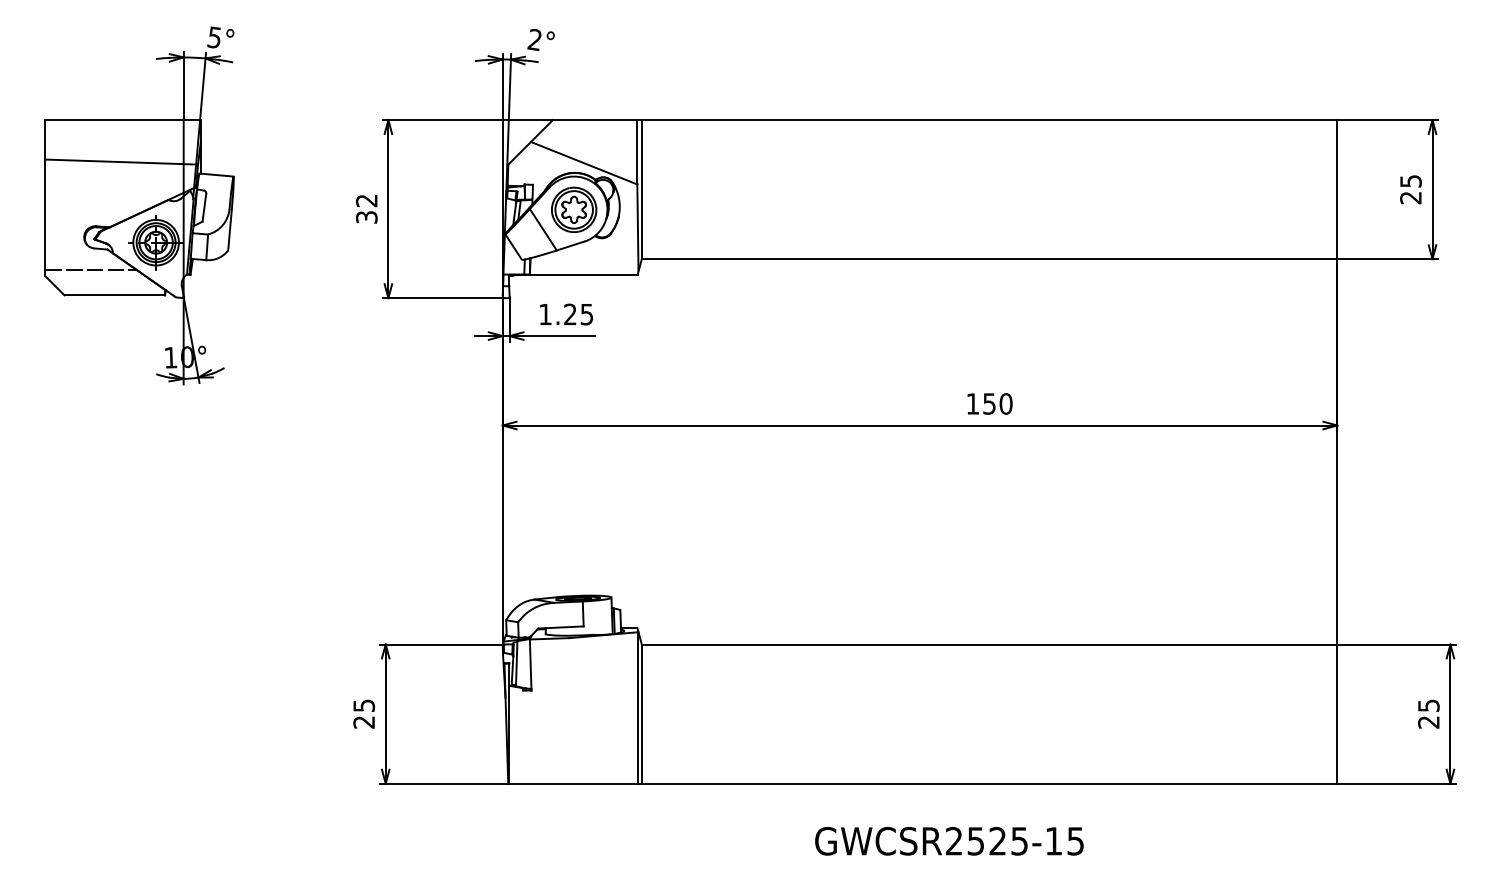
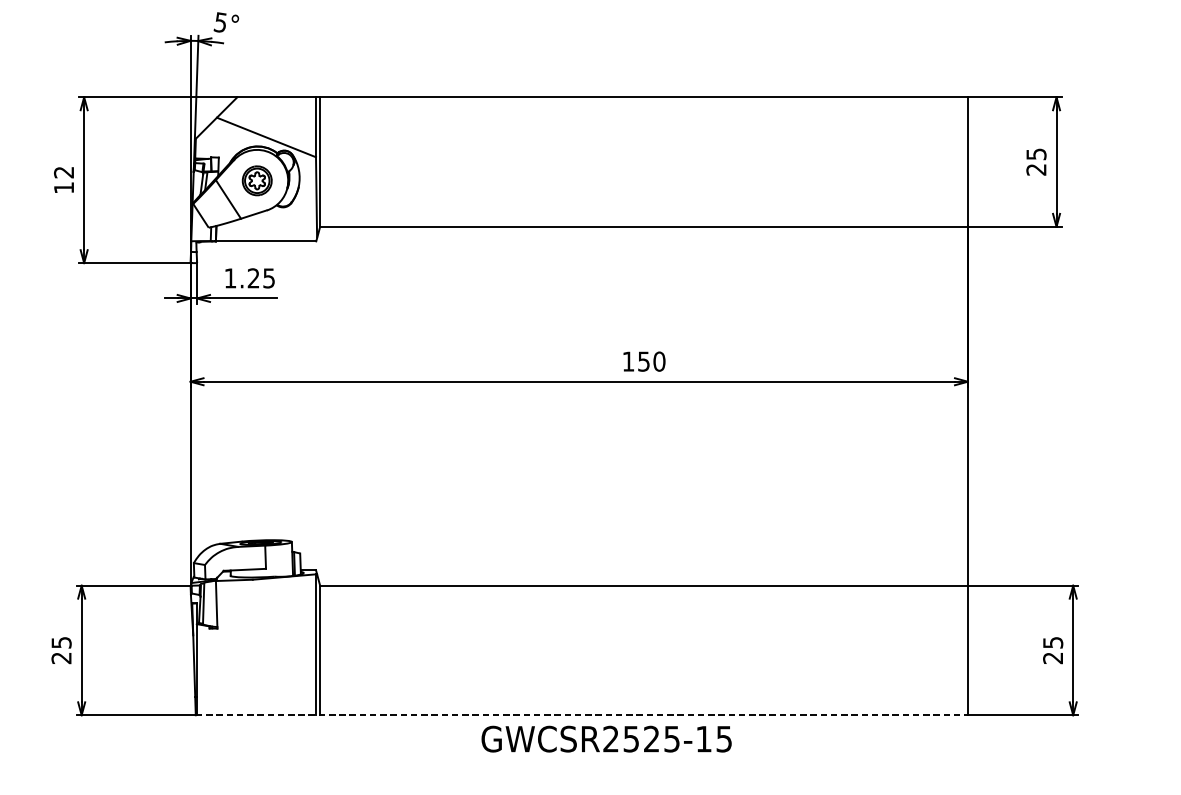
text: (534, 39) -> (220, 22), 2° -> 5°
part: (574, 209) -> (257, 180), size x0.7
text: (366, 217) -> (63, 188), 32 -> 12
line: (922, 783) -> (581, 715), solid -> dashed
text: (949, 841) -> (606, 739), moved

